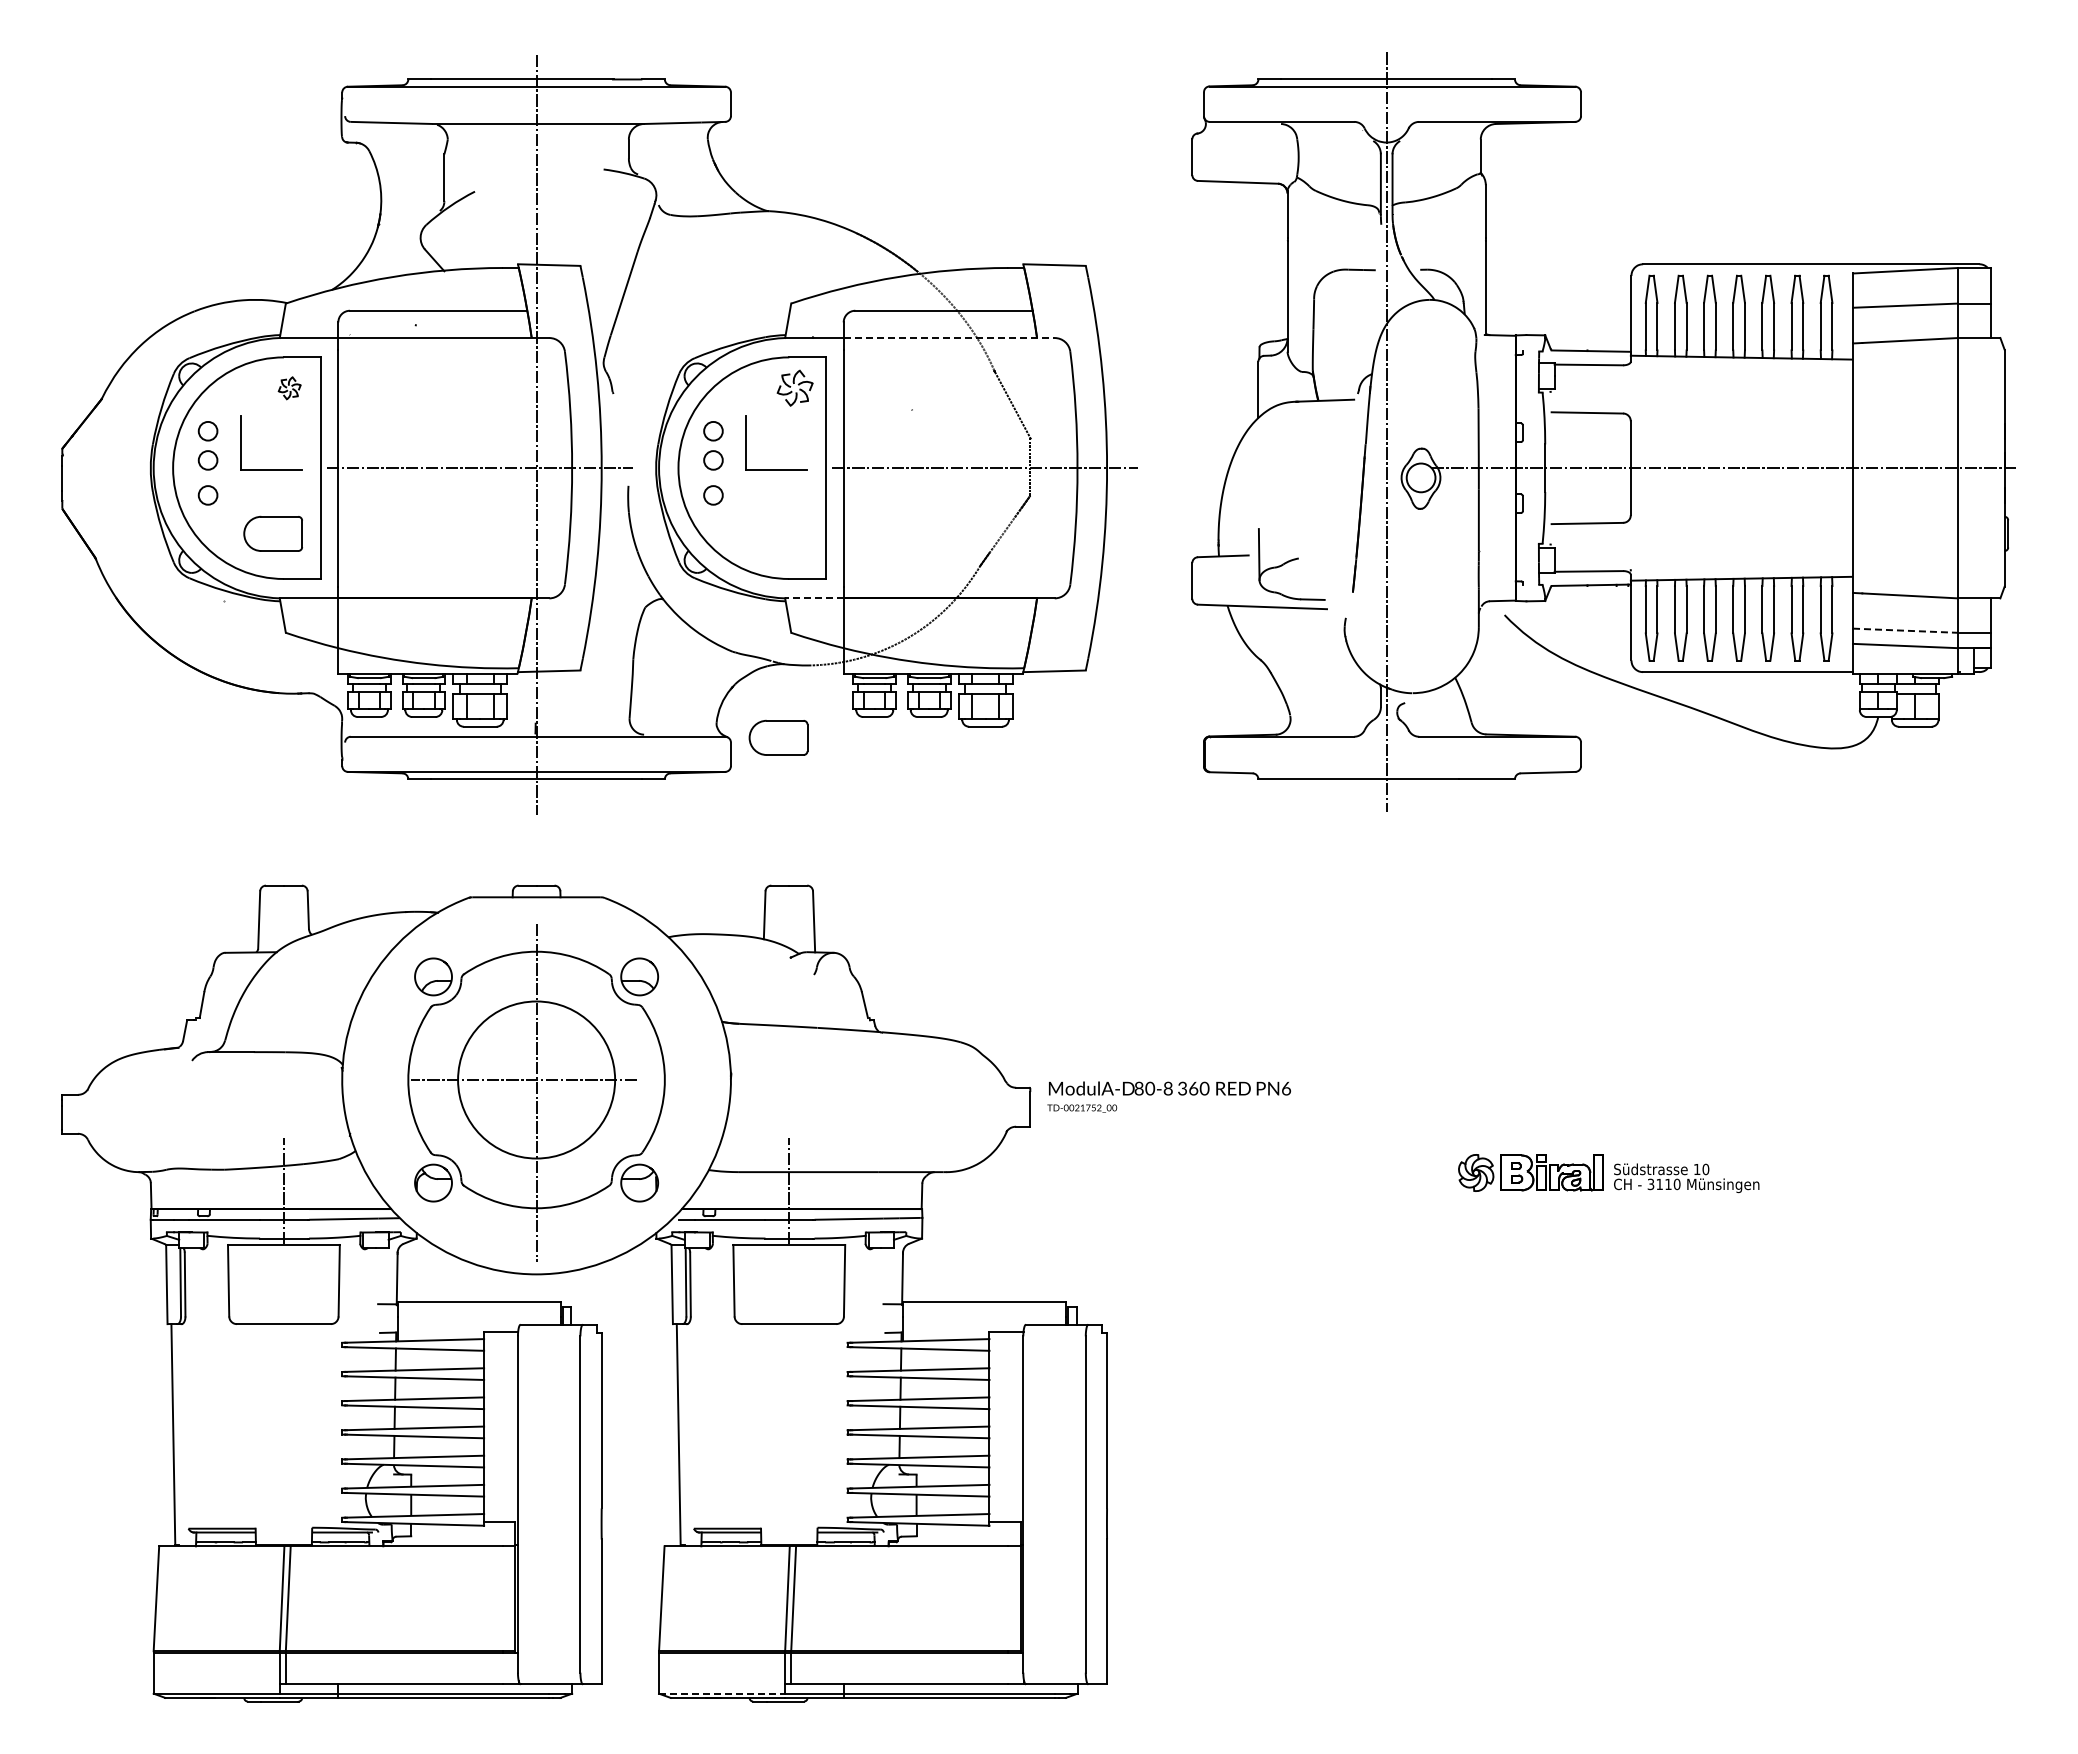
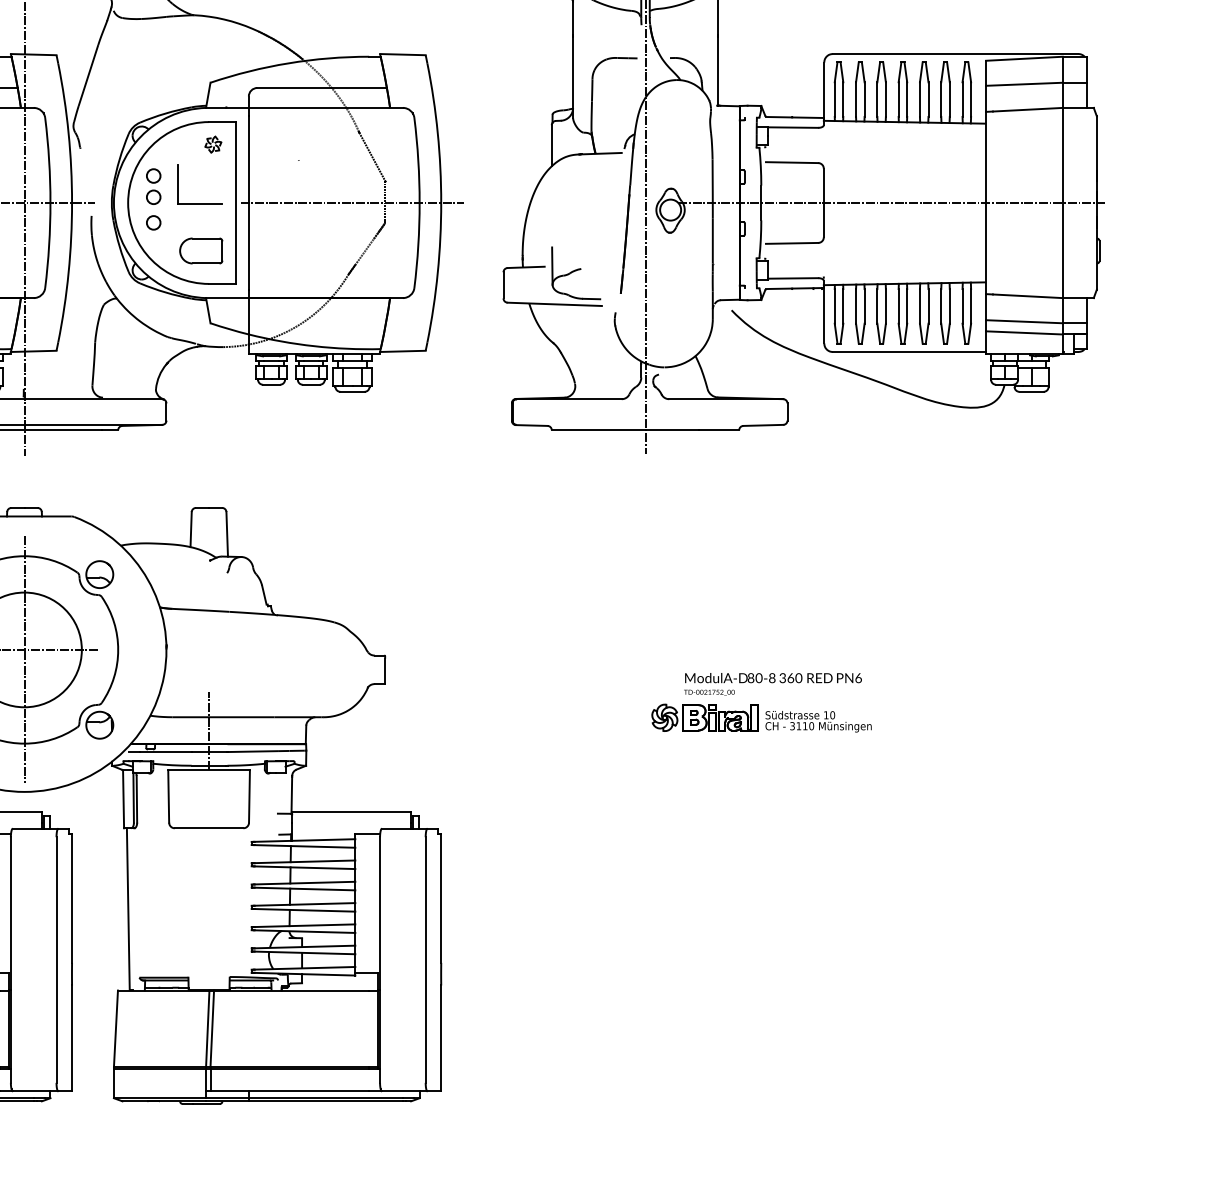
line: (949, 338) -> (326, 108), dashed -> solid
part: (794, 388) -> (212, 144), size x0.62
line: (813, 598) -> (226, 298), dashed -> solid
line: (1905, 630) -> (1024, 321), dashed -> solid
part: (778, 737) -> (201, 250), moved
text: (1168, 1096) -> (772, 683), moved
part: (1608, 1173) -> (761, 718), moved
line: (722, 1693) -> (160, 1098), dashed -> solid

